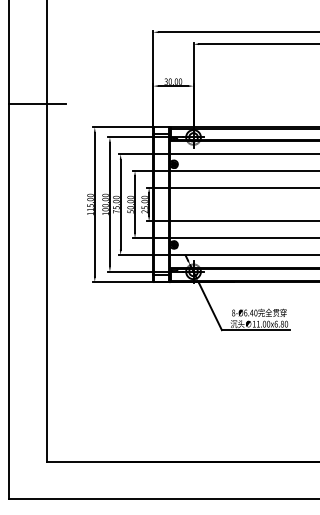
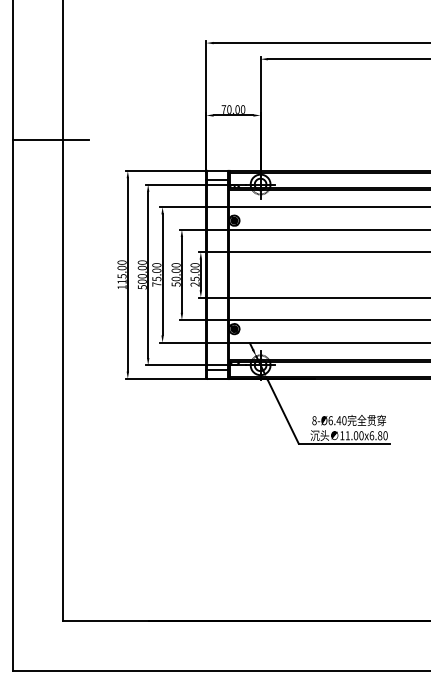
text: (165, 81) -> (223, 109), 30.00 -> 70.00
text: (105, 214) -> (142, 287), 100.00 -> 500.00

